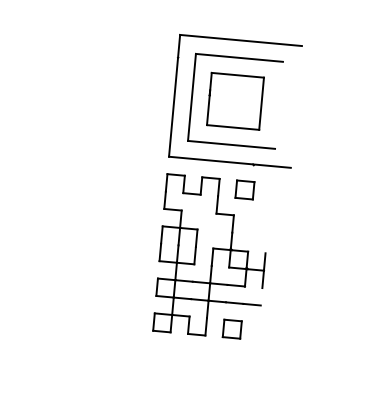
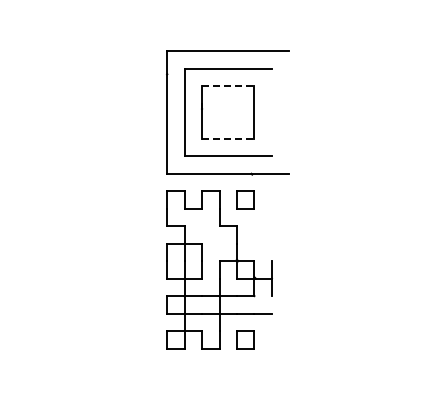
line: (238, 75) -> (228, 86), solid -> dashed
line: (233, 127) -> (228, 138), solid -> dashed

